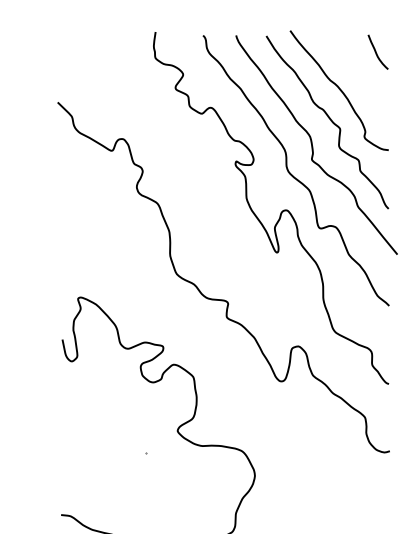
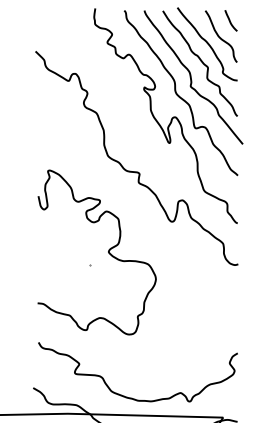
curve: (359, 77) -> (219, 36), added

